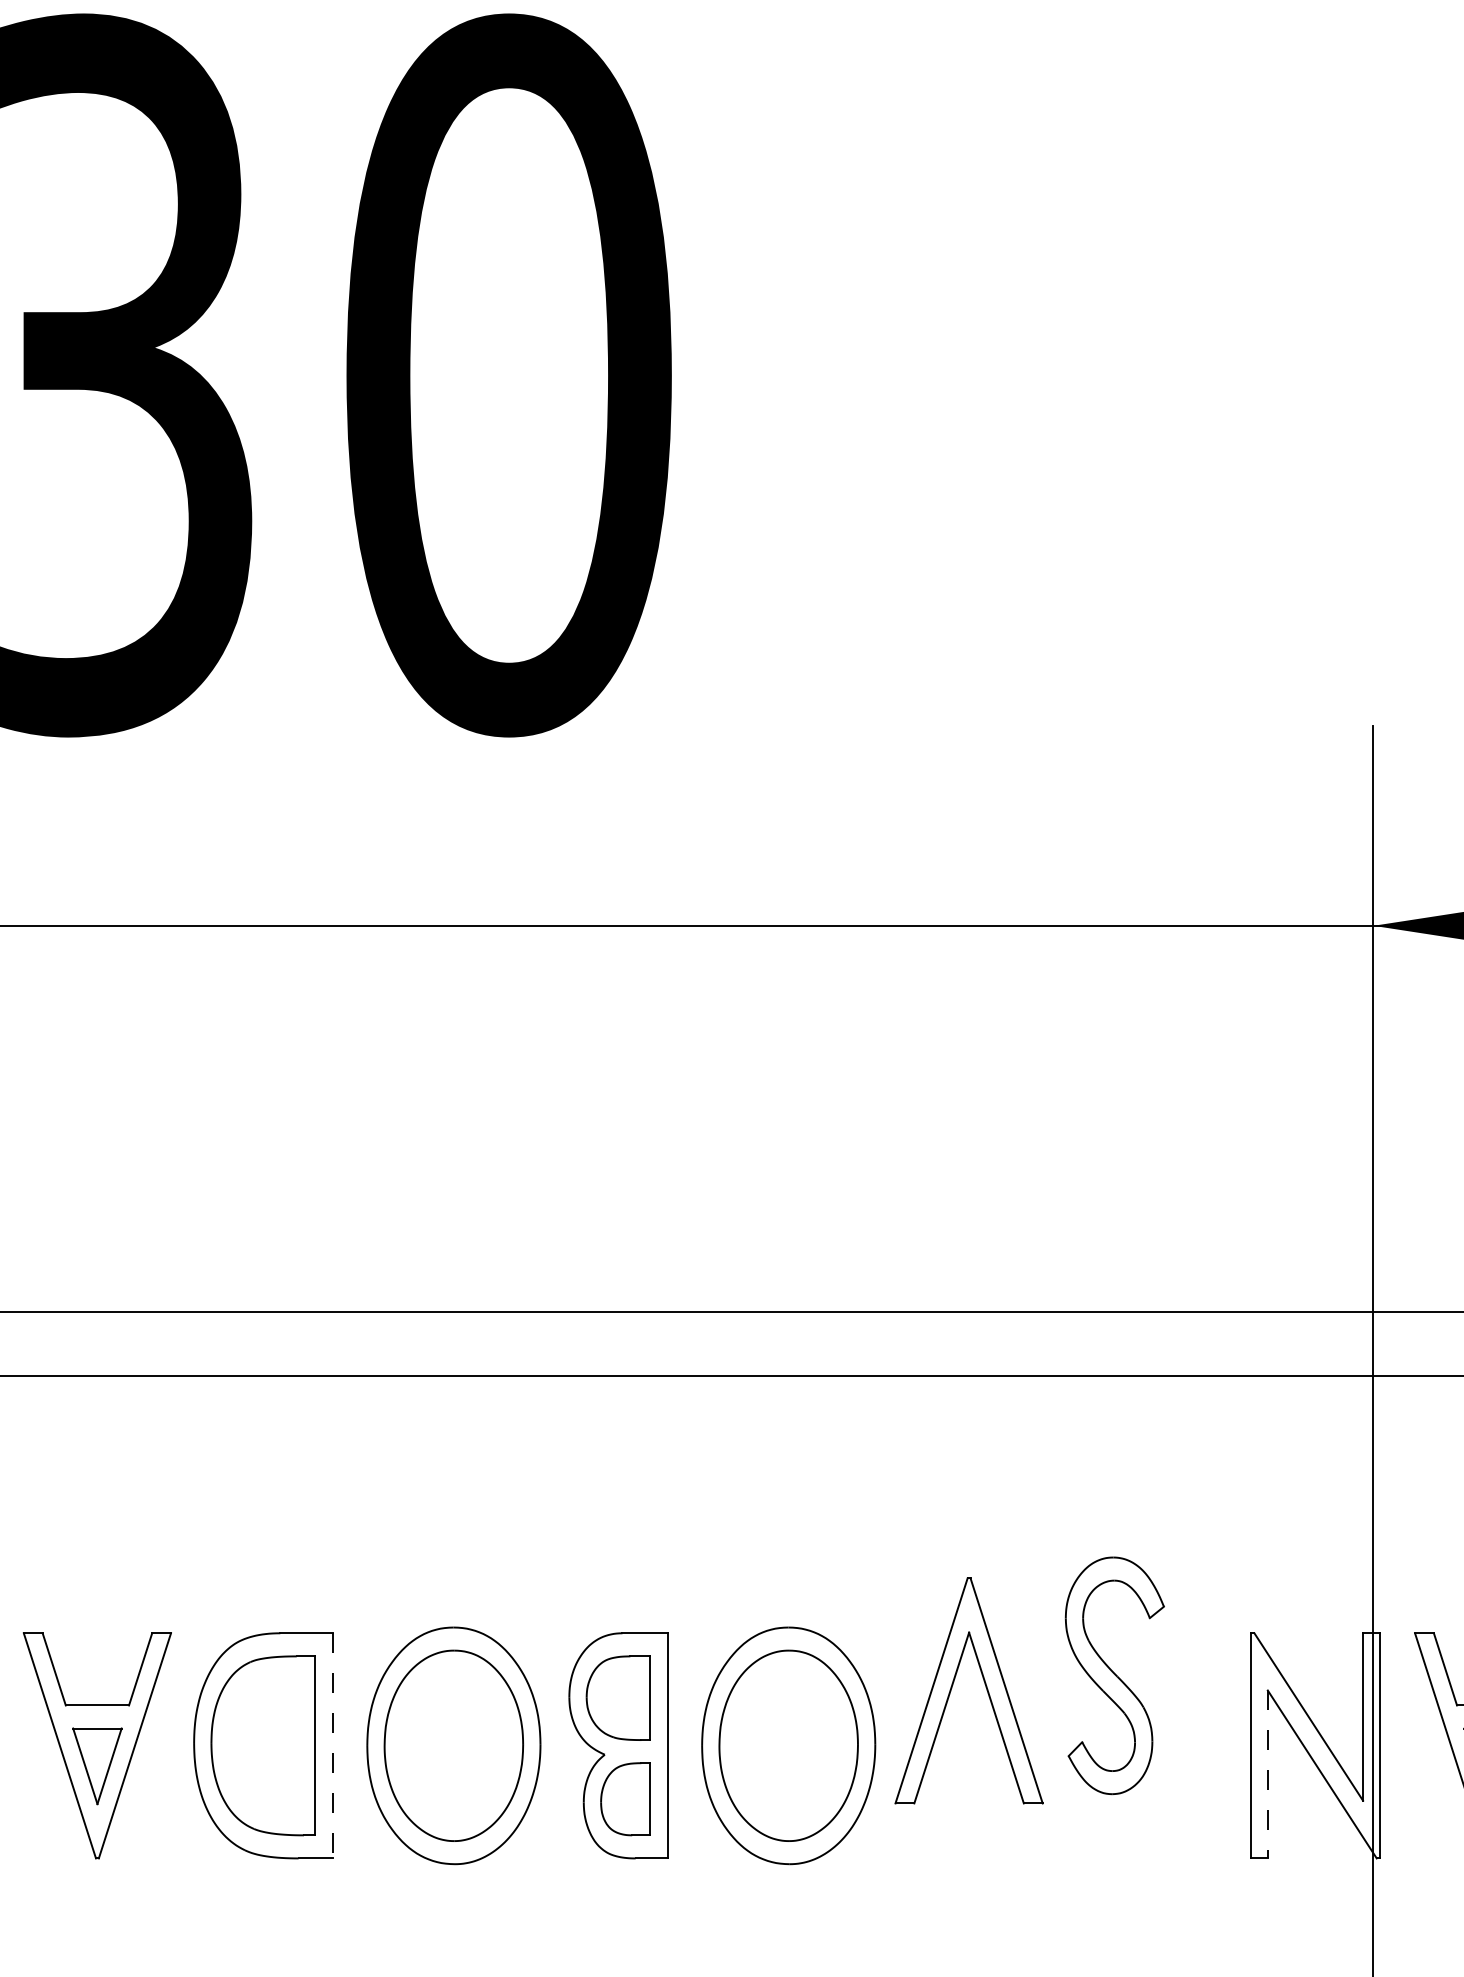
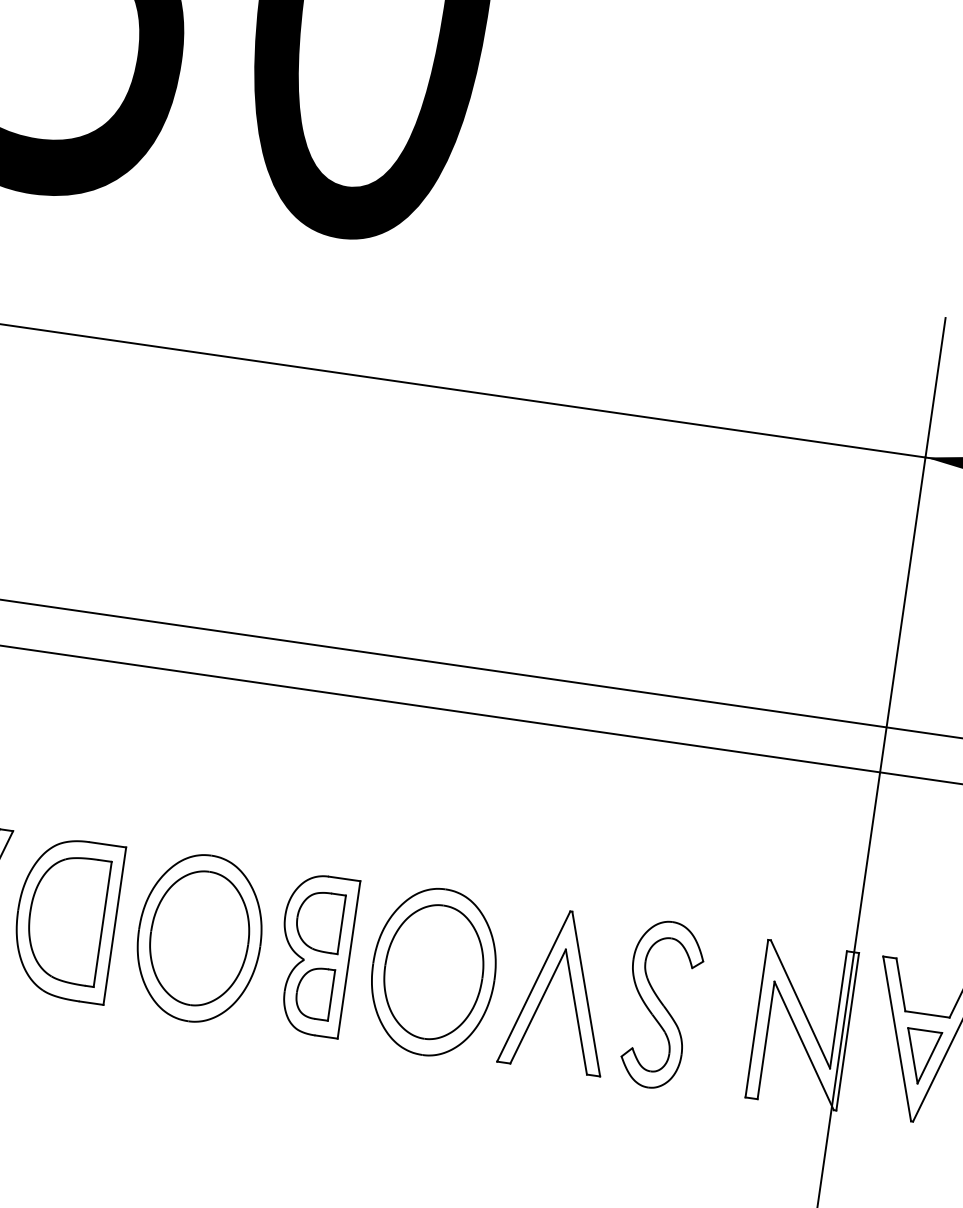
part: (1114, 1675) -> (661, 1004), moved
part: (953, 1685) -> (549, 985), moved
line: (332, 1745) -> (114, 925), dashed -> solid
line: (1267, 1774) -> (765, 1040), dashed -> solid

